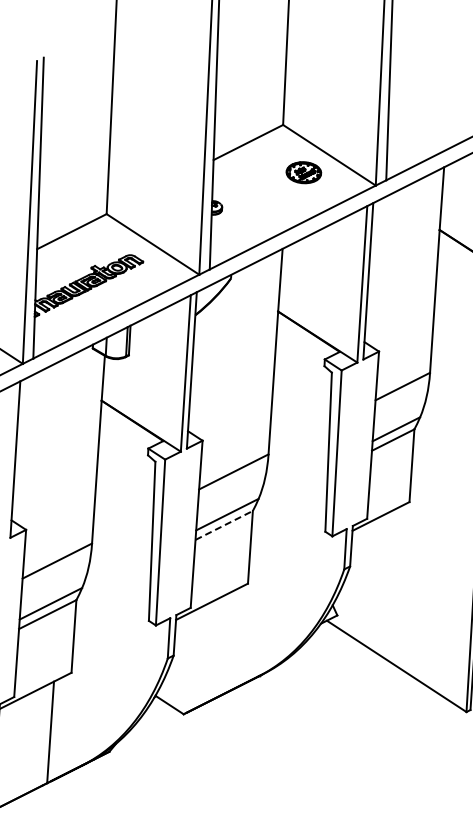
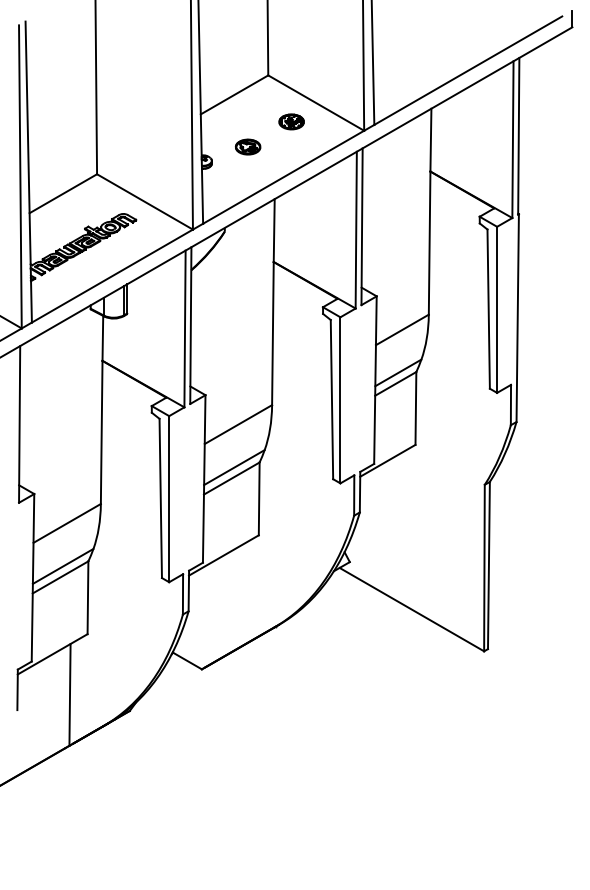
part: (303, 172) -> (291, 121), size x0.71
part: (258, 194) -> (247, 146), added
line: (224, 525) -> (232, 478), dashed -> solid

